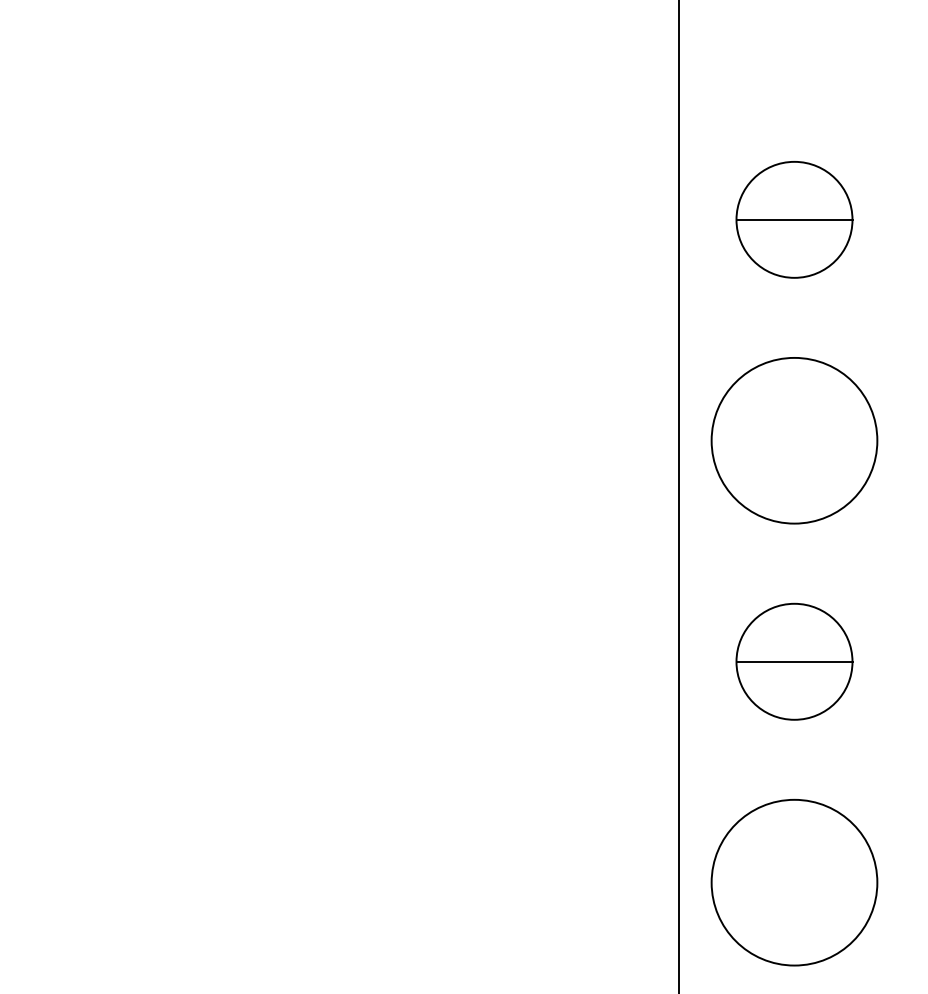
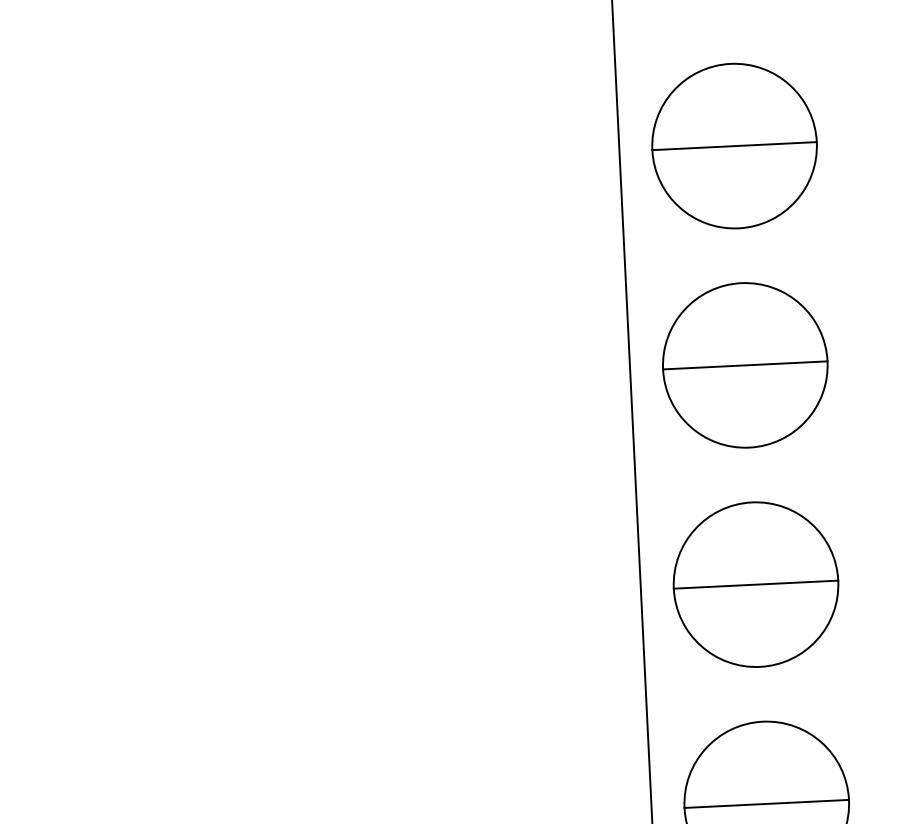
part: (794, 219) -> (734, 145), size x1.43
line: (794, 440) -> (745, 365), added
part: (794, 661) -> (756, 584), size x1.43
line: (794, 882) -> (766, 803), added

